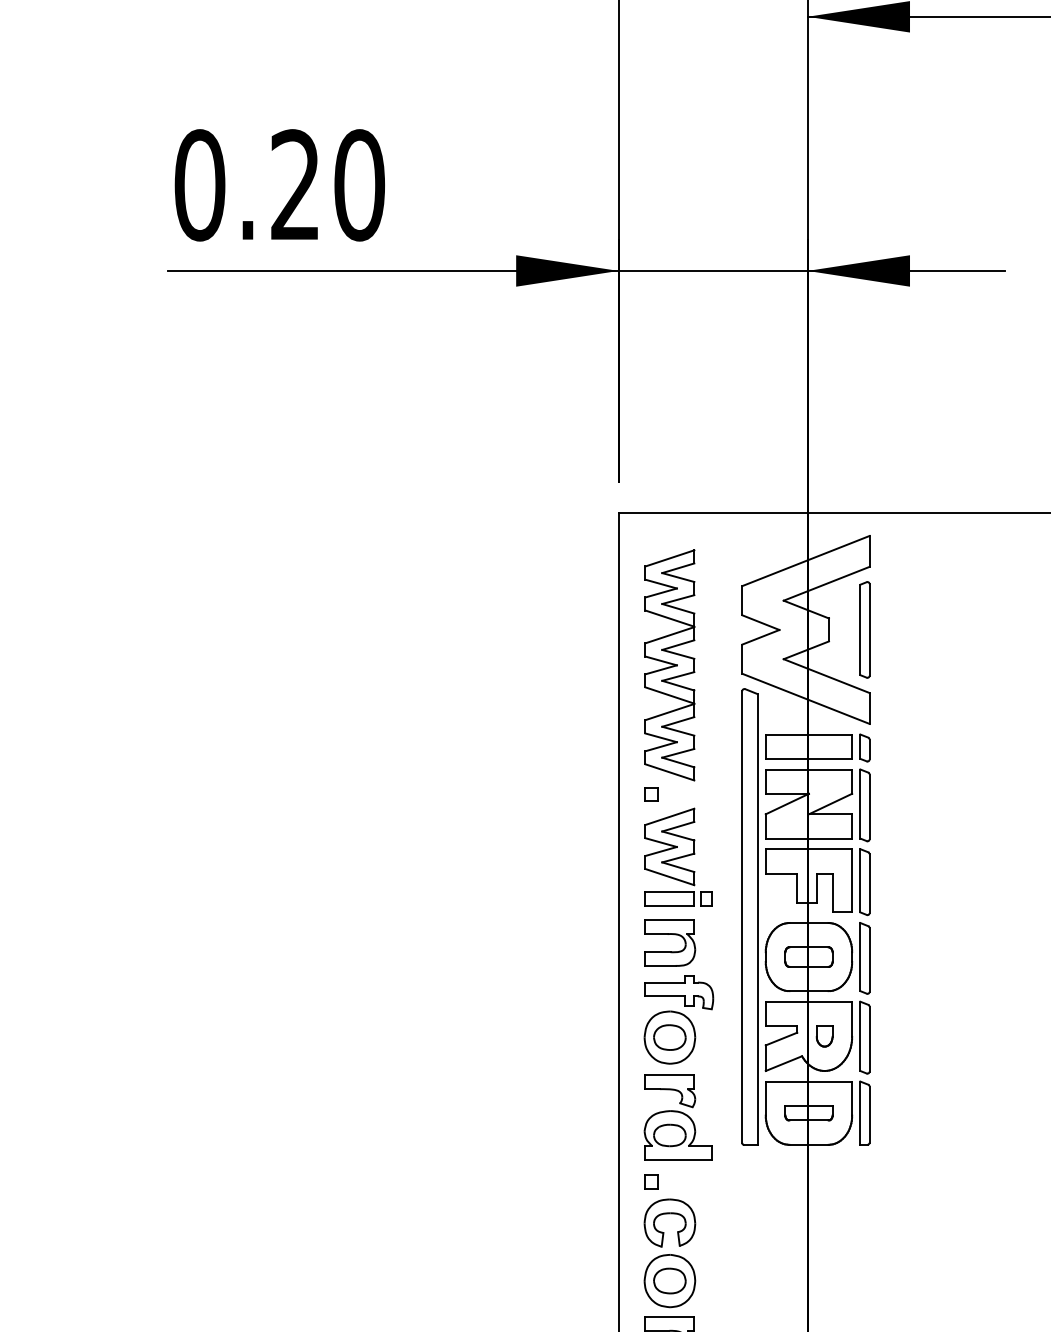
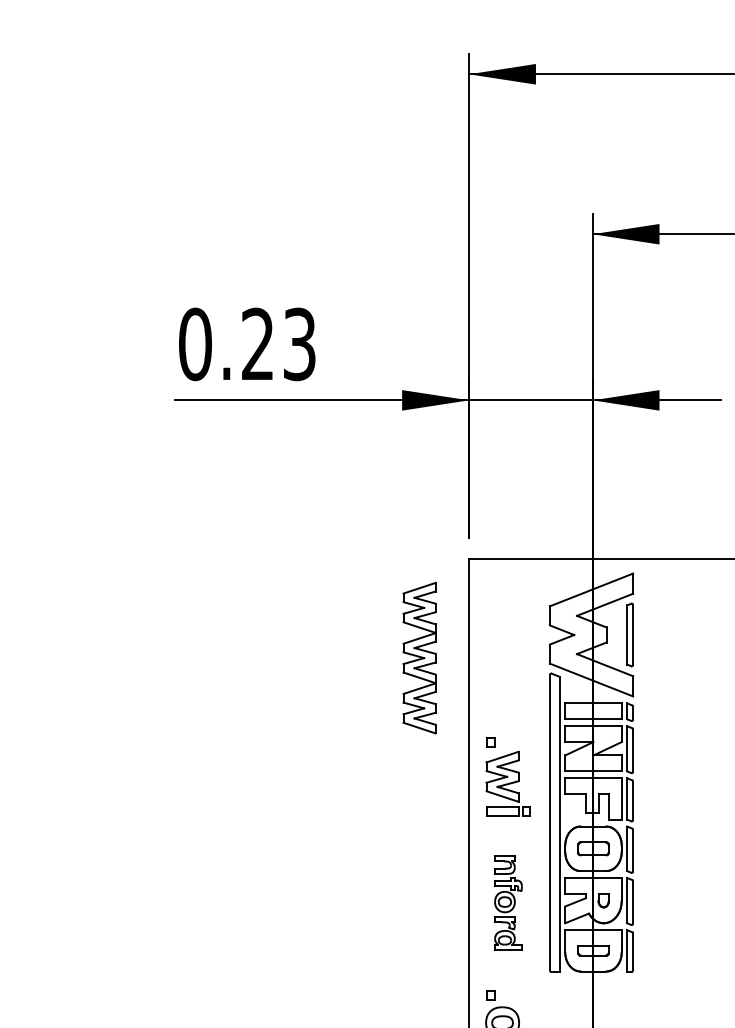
text: (359, 185) -> (299, 344), 0.20 -> 0.23
part: (669, 665) -> (419, 658), moved
part: (678, 1039) -> (508, 902), size x0.6

